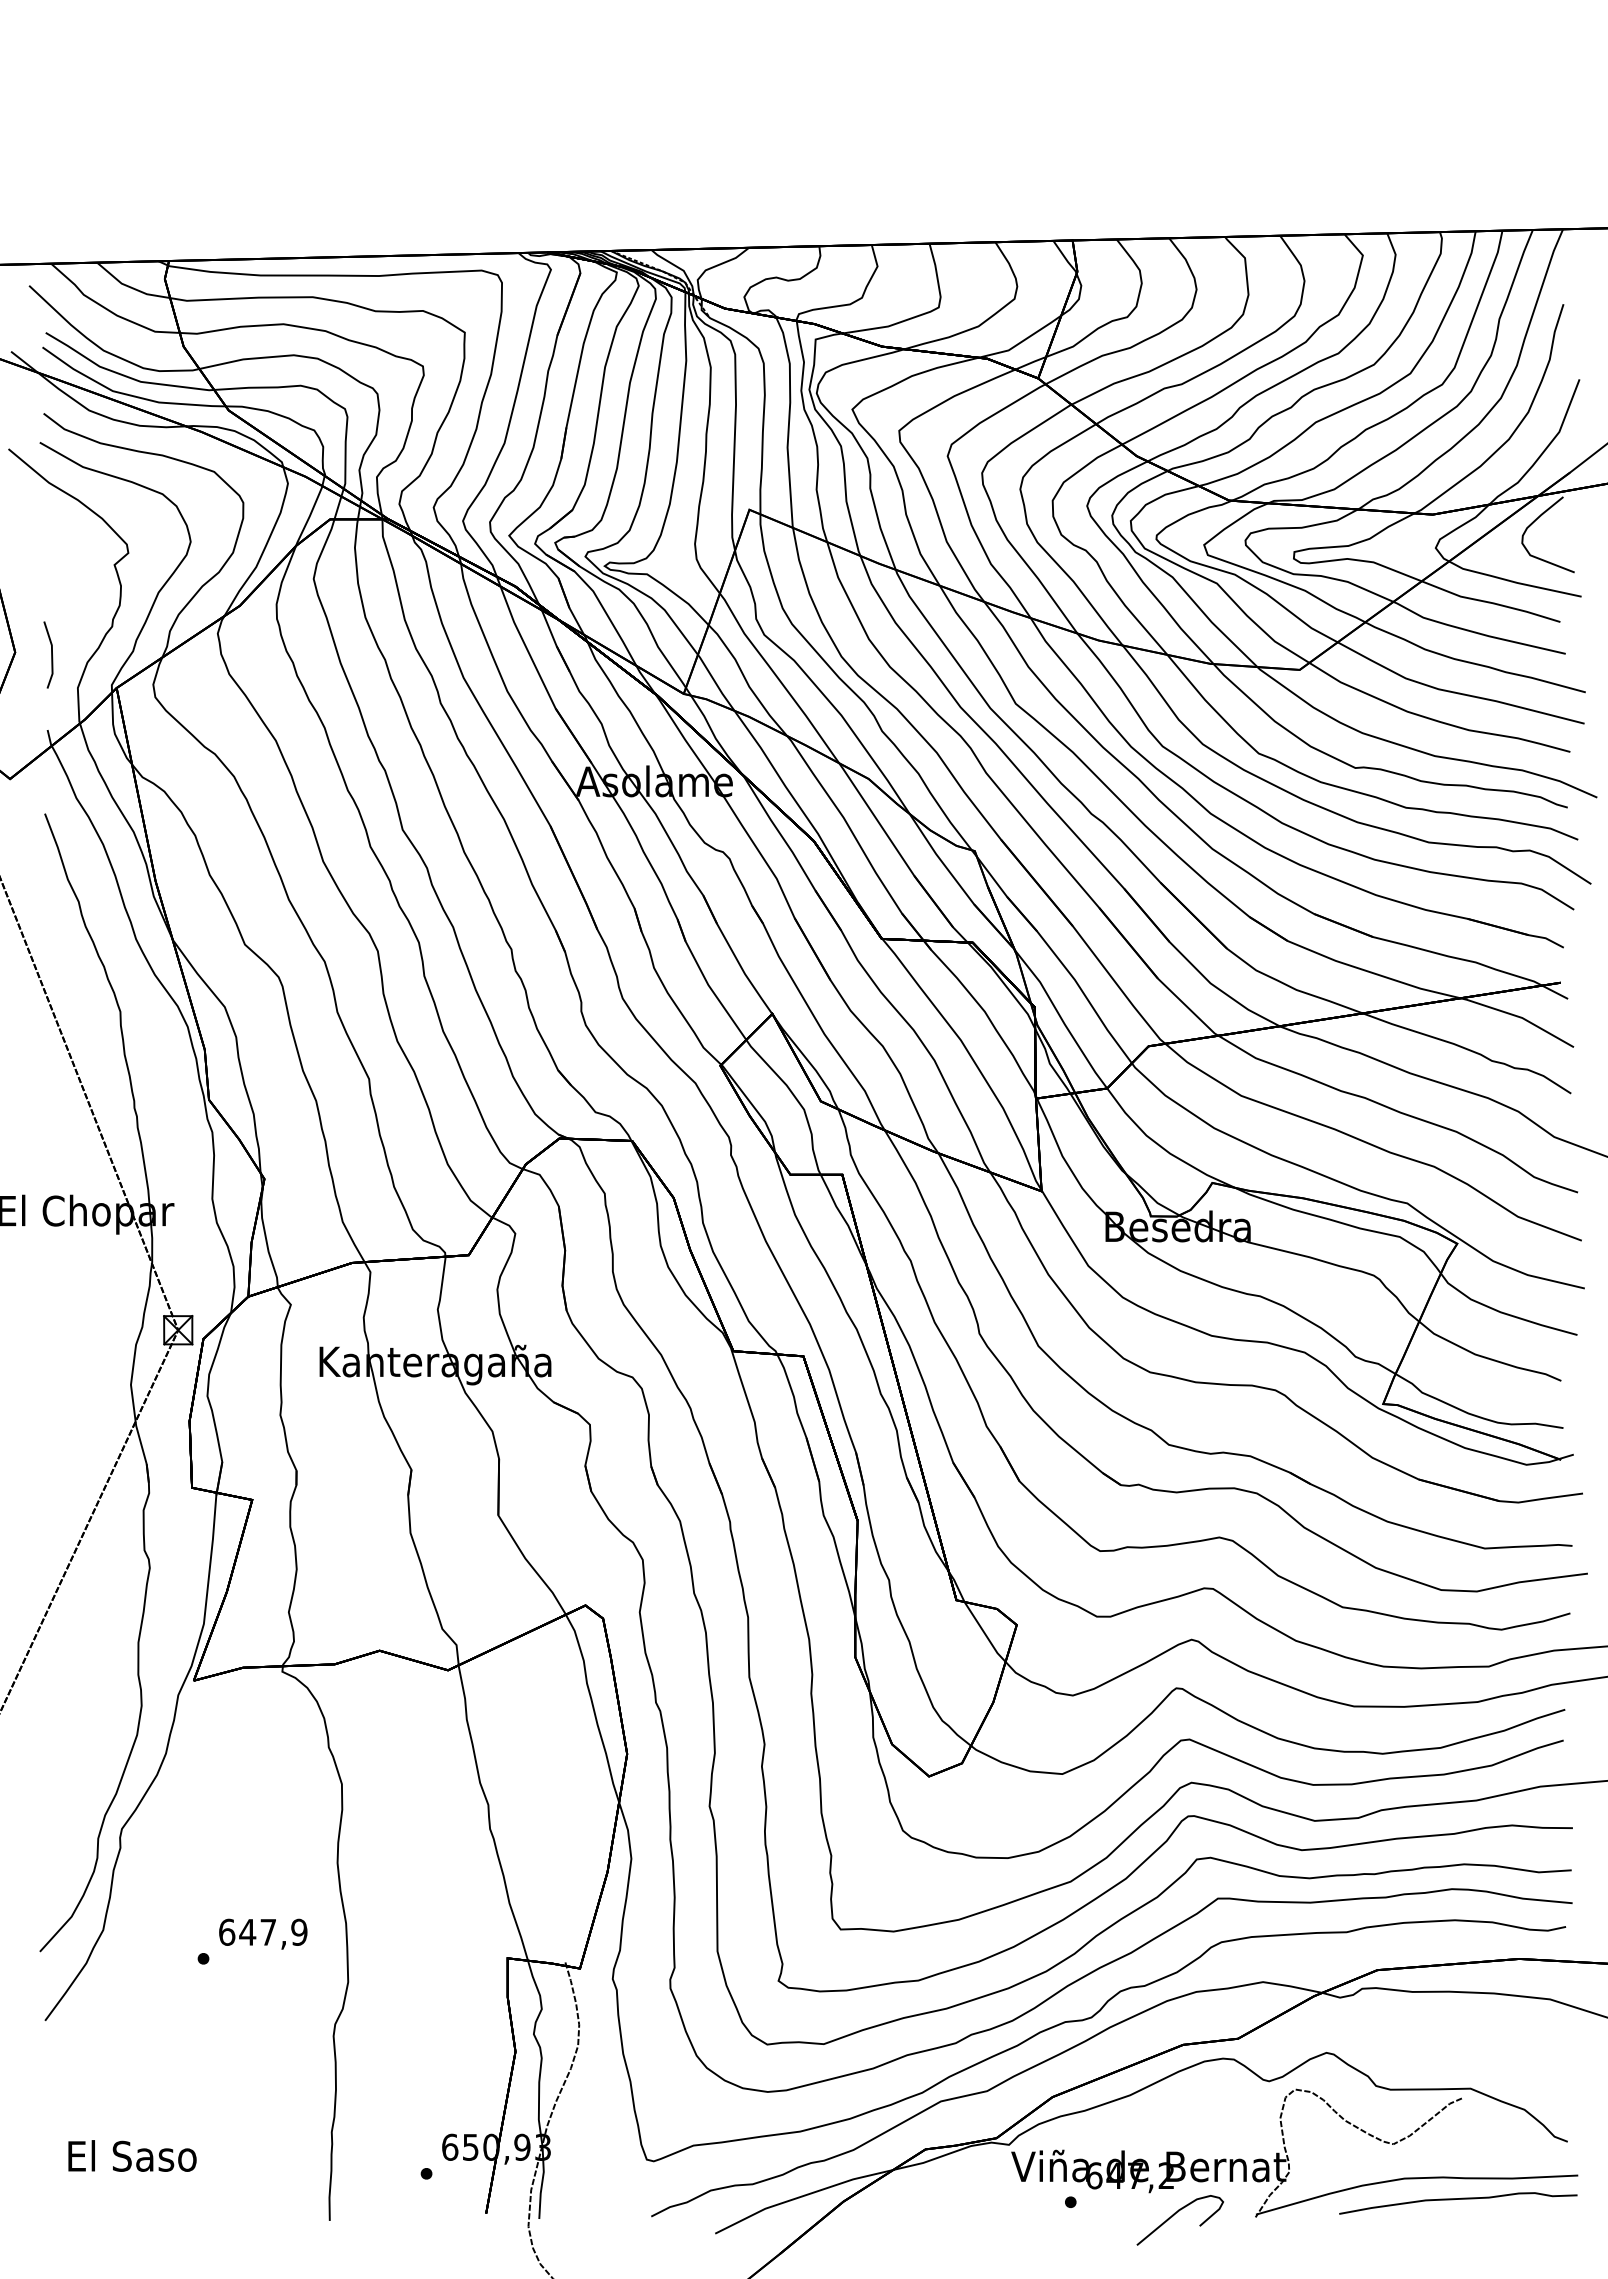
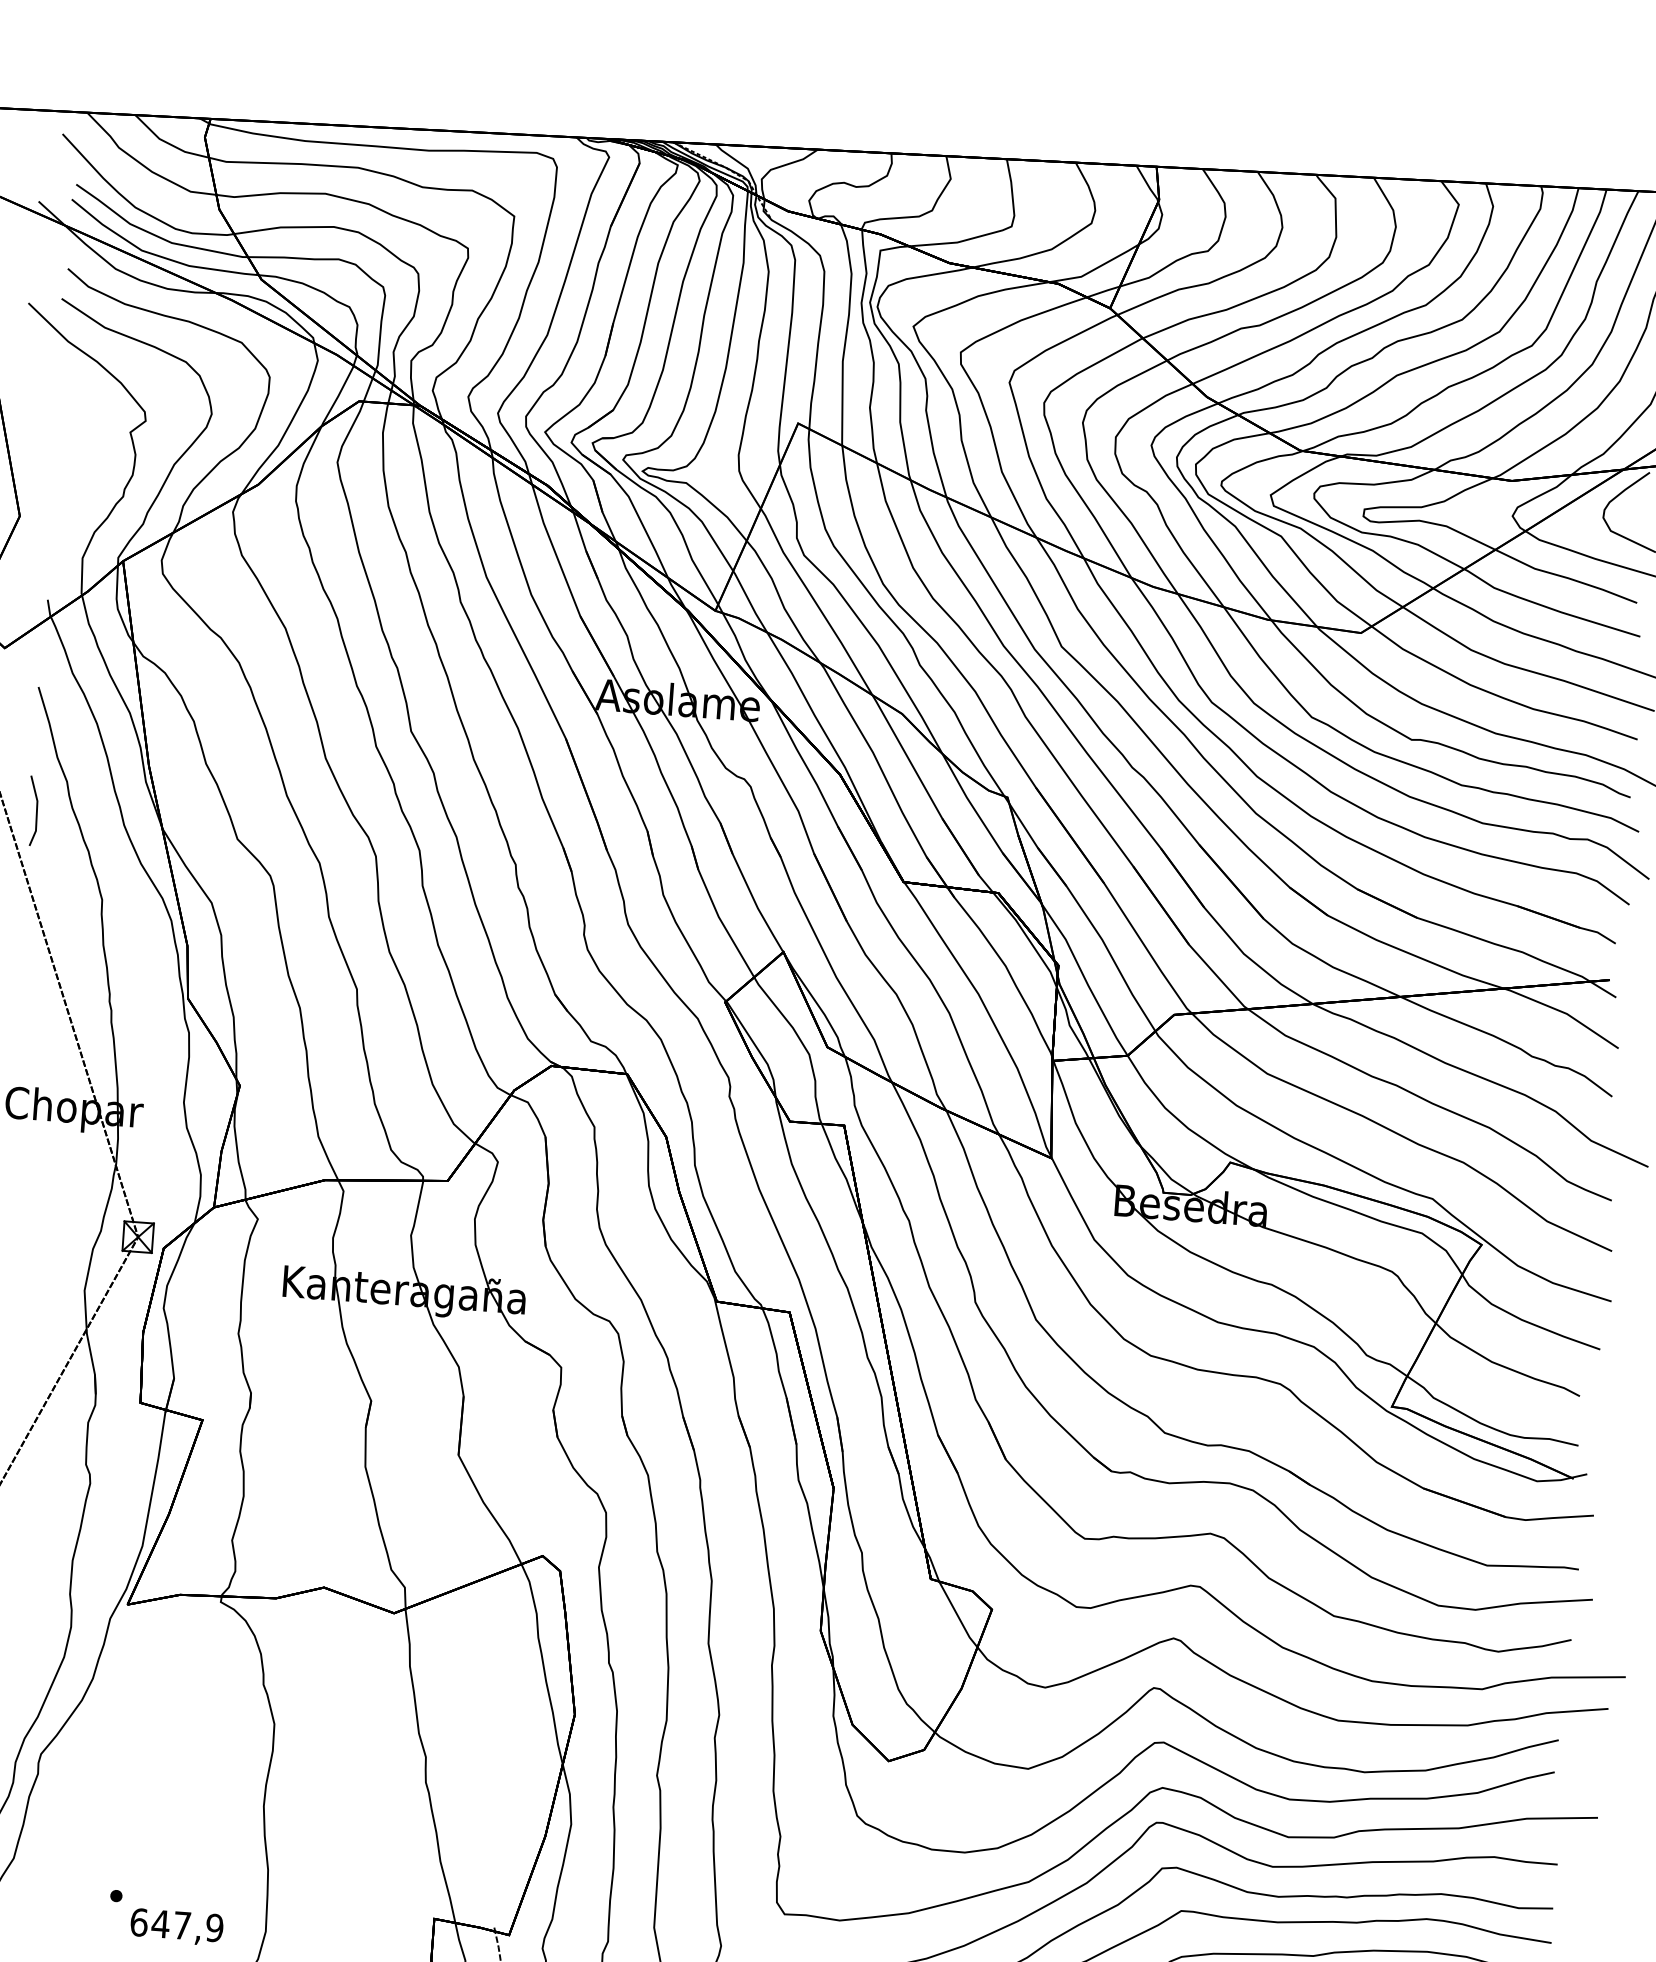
line: (51, 654) -> (36, 810), moved
text: (263, 1933) -> (177, 1926), moved

